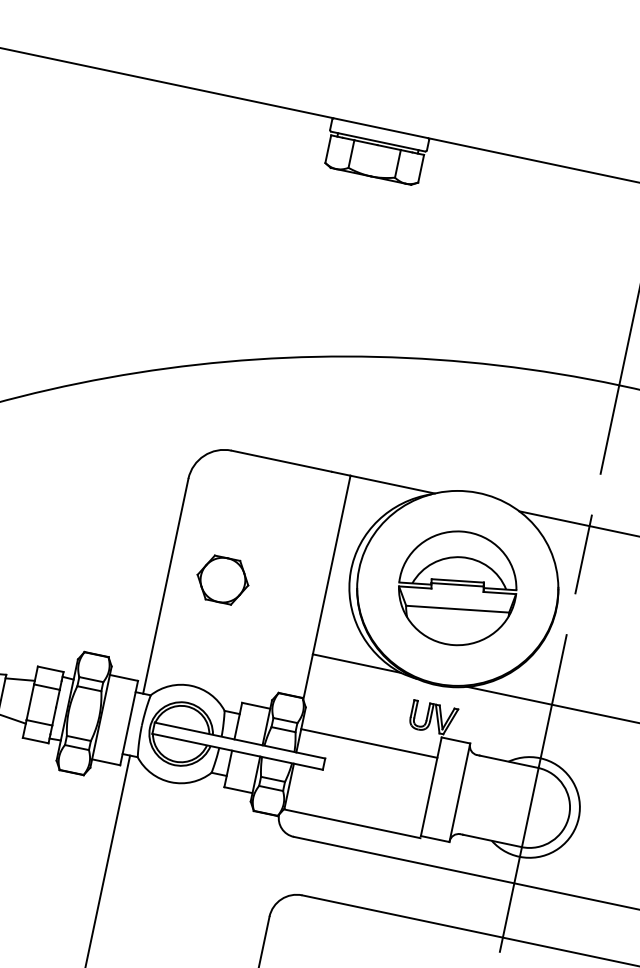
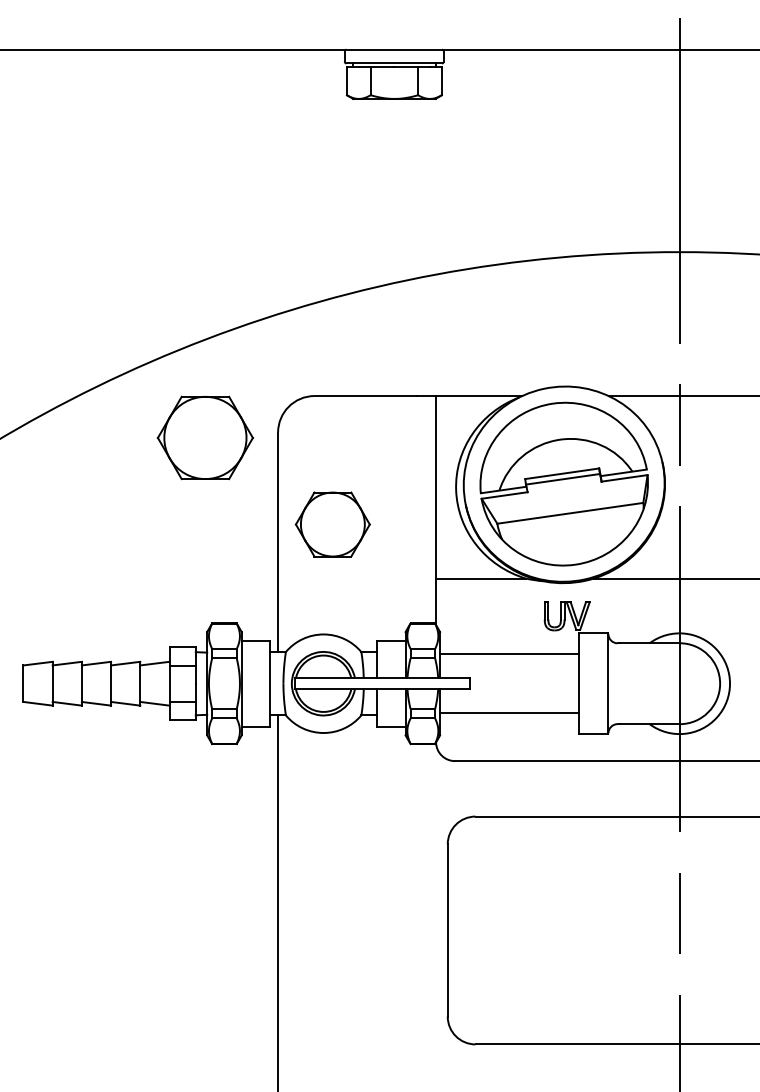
part: (115, 468) -> (204, 437), added
part: (222, 580) -> (332, 524), size x1.43
part: (457, 587) -> (563, 483), size x1.43
line: (352, 824) -> (509, 713), moved

